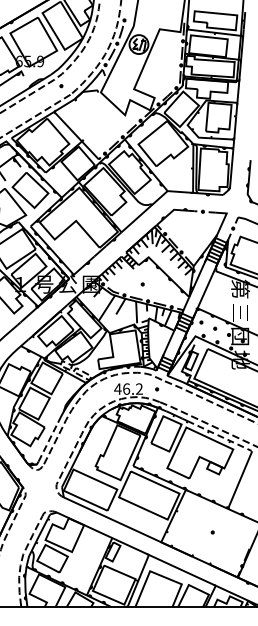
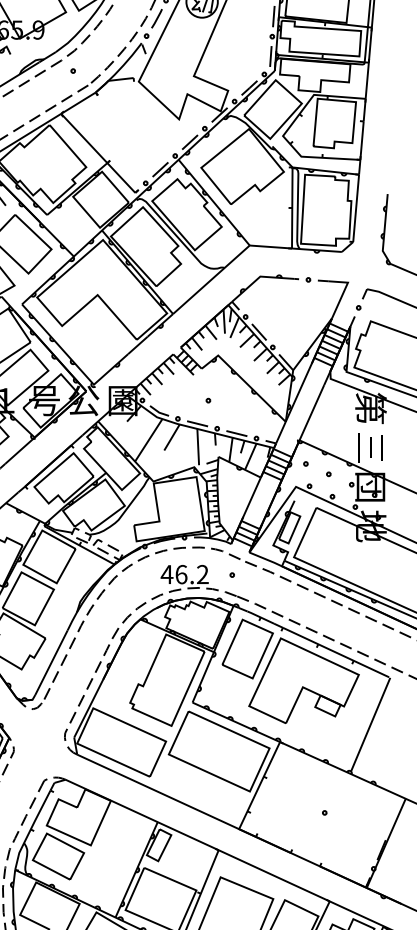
line: (220, 436) -> (337, 653), dashed -> solid
line: (48, 442) -> (51, 663), dashed -> solid

